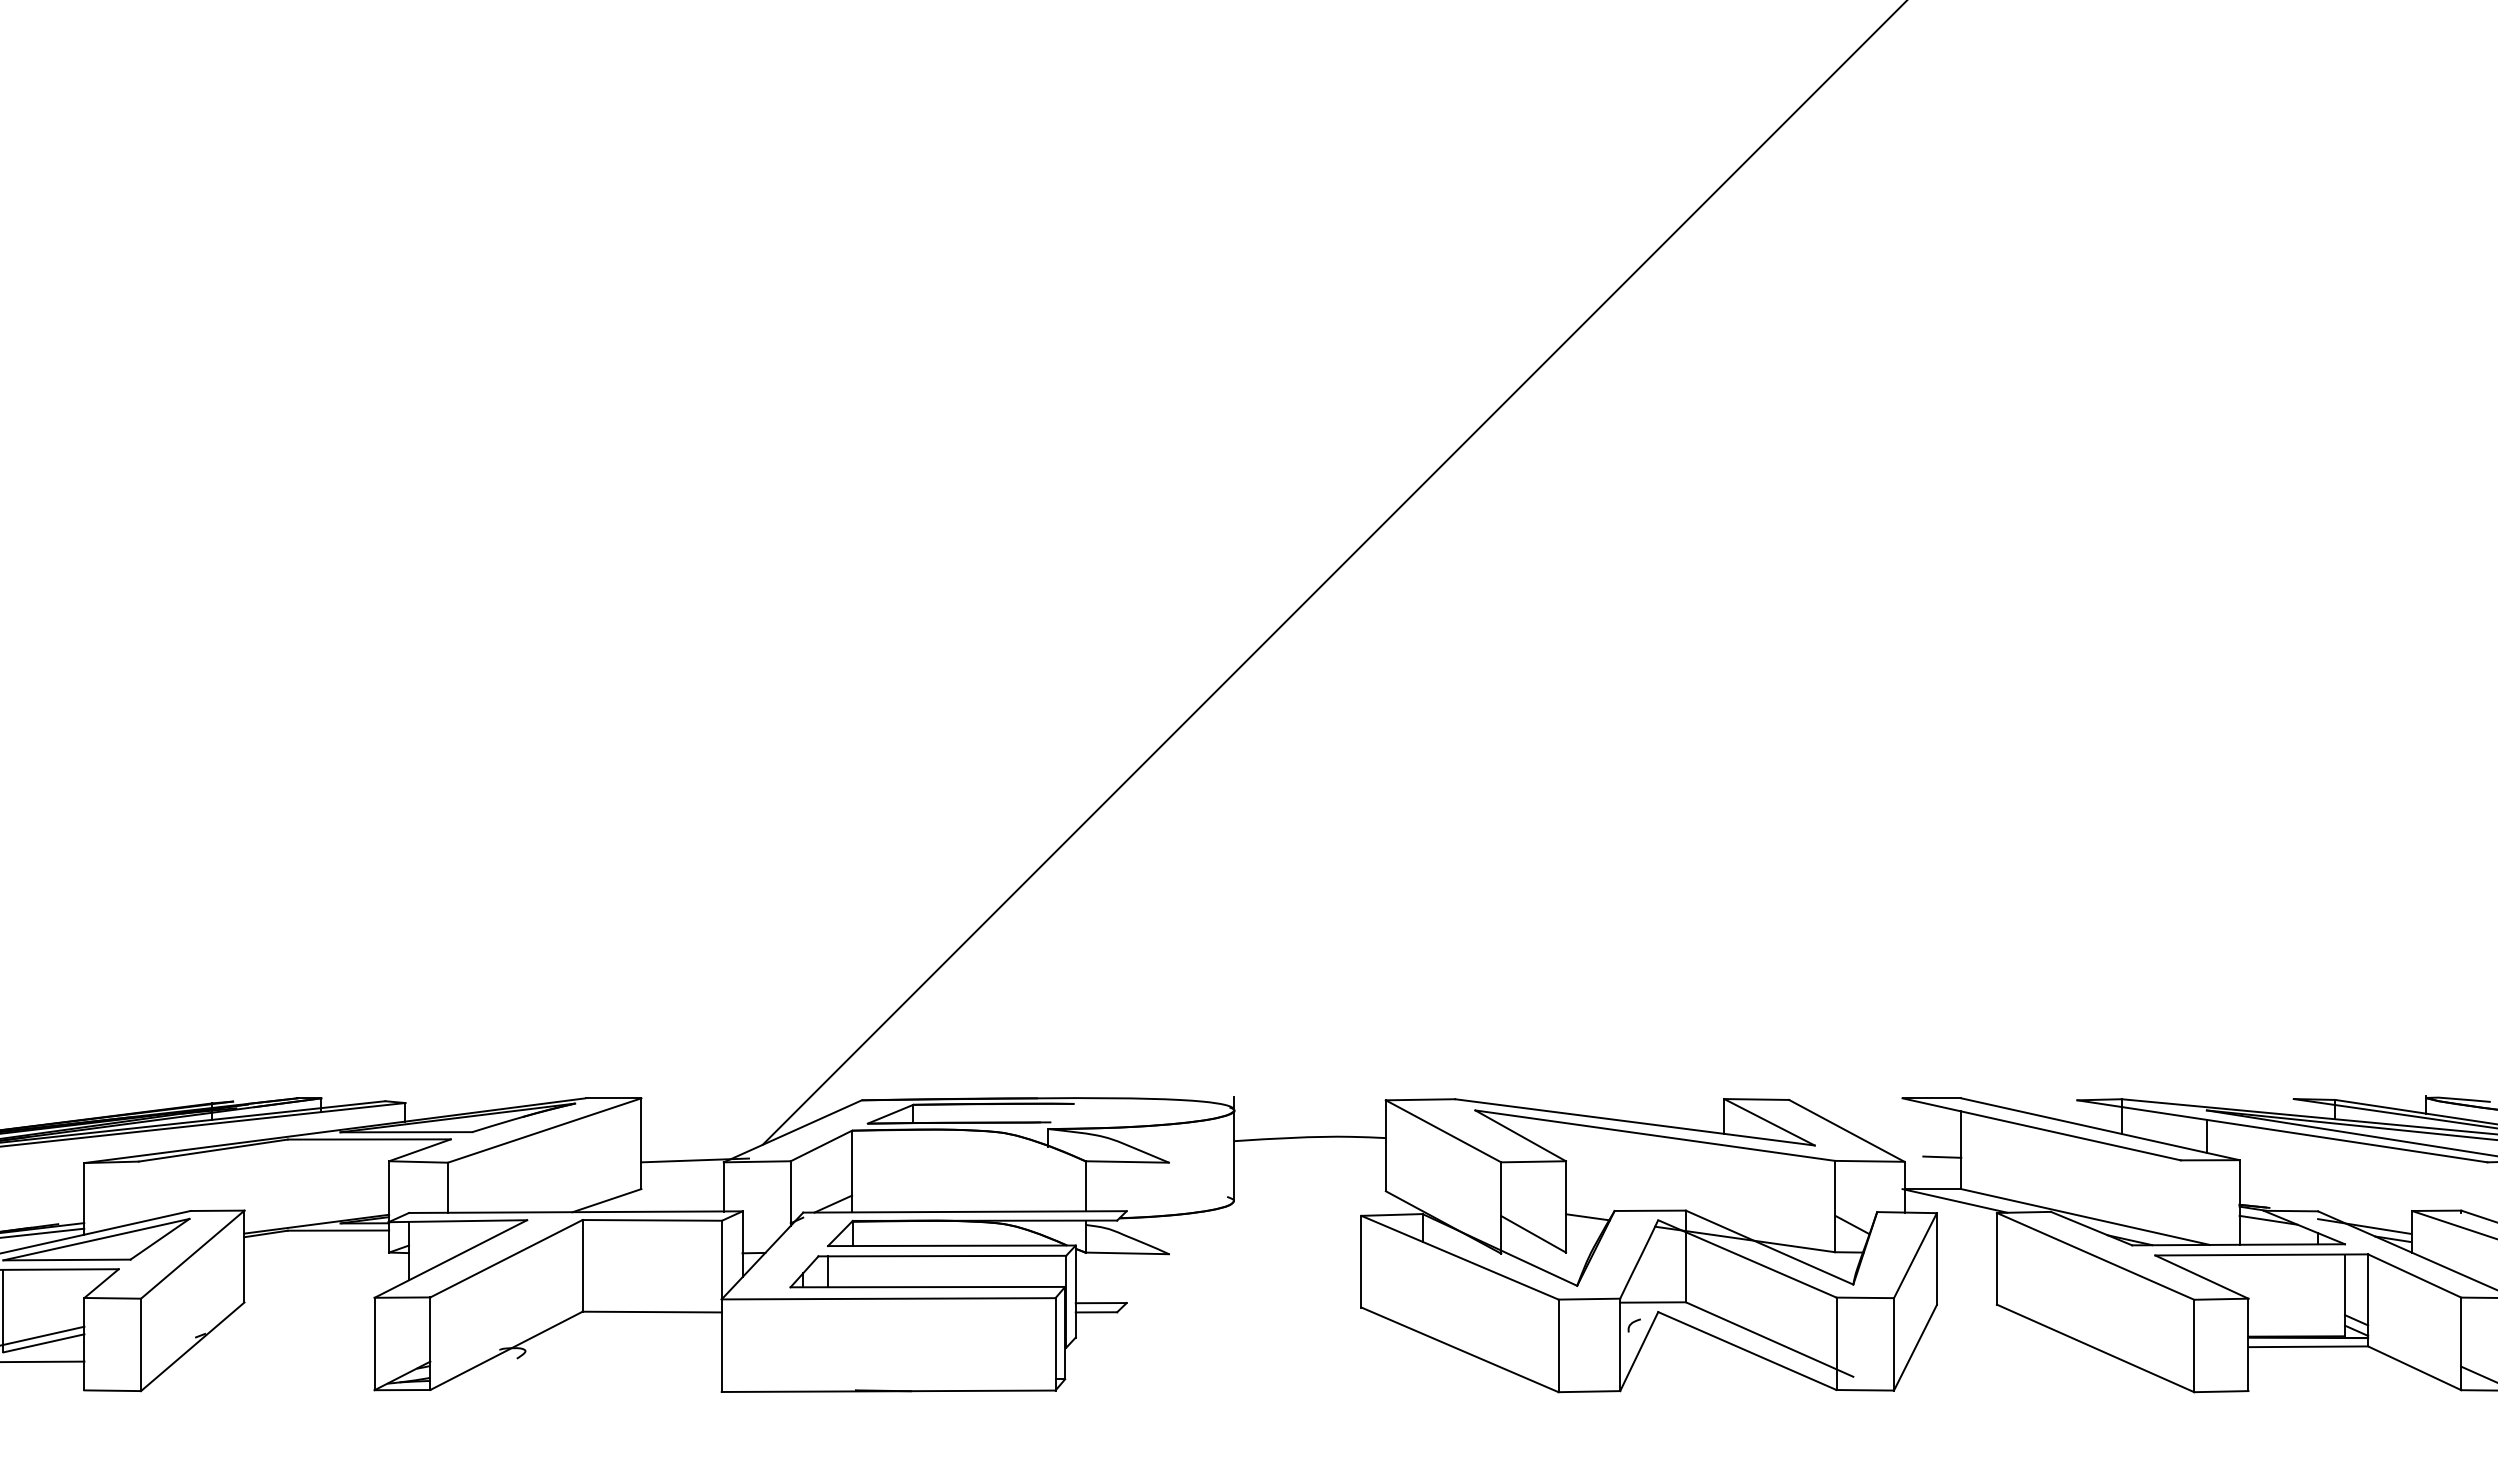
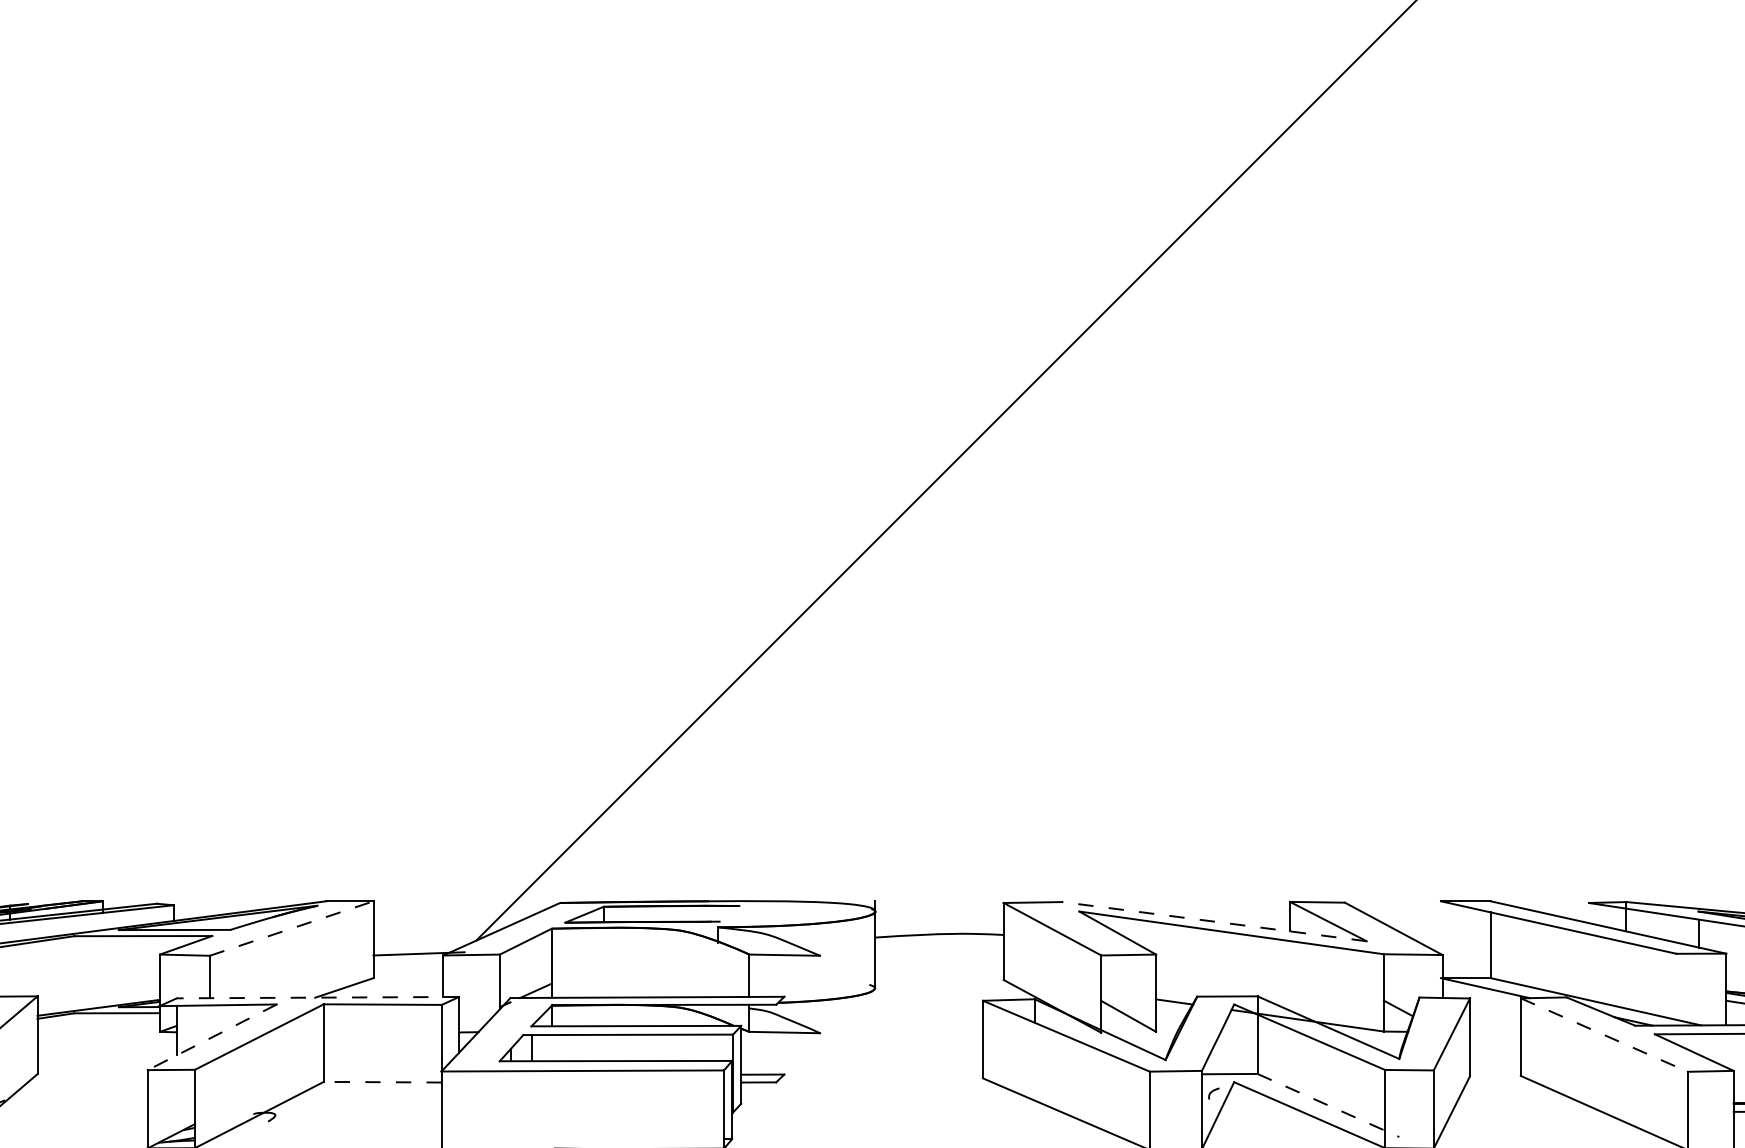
line: (1634, 1122) -> (1214, 921), solid -> dashed
line: (544, 1130) -> (291, 928), solid -> dashed
line: (1942, 1156) -> (1474, 950), removed
line: (575, 1212) -> (317, 997), solid -> dashed
line: (2095, 1256) -> (1604, 1035), solid -> dashed
line: (450, 1259) -> (211, 1037), solid -> dashed
line: (652, 1312) -> (382, 1082), solid -> dashed
line: (1769, 1339) -> (1328, 1105), solid -> dashed

